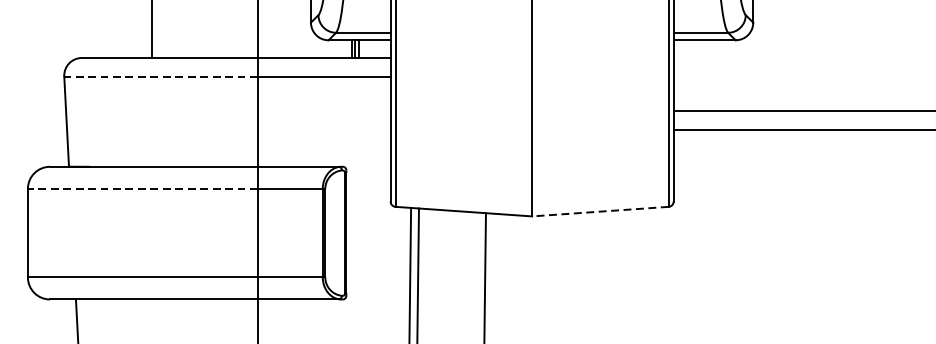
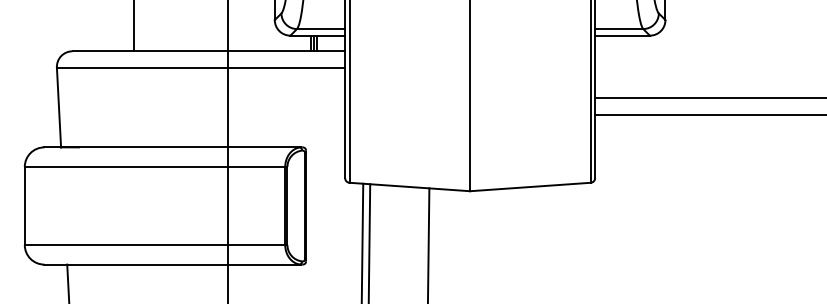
line: (161, 76) -> (142, 67), dashed -> solid
line: (143, 188) -> (126, 166), dashed -> solid
line: (599, 212) -> (529, 187), dashed -> solid

